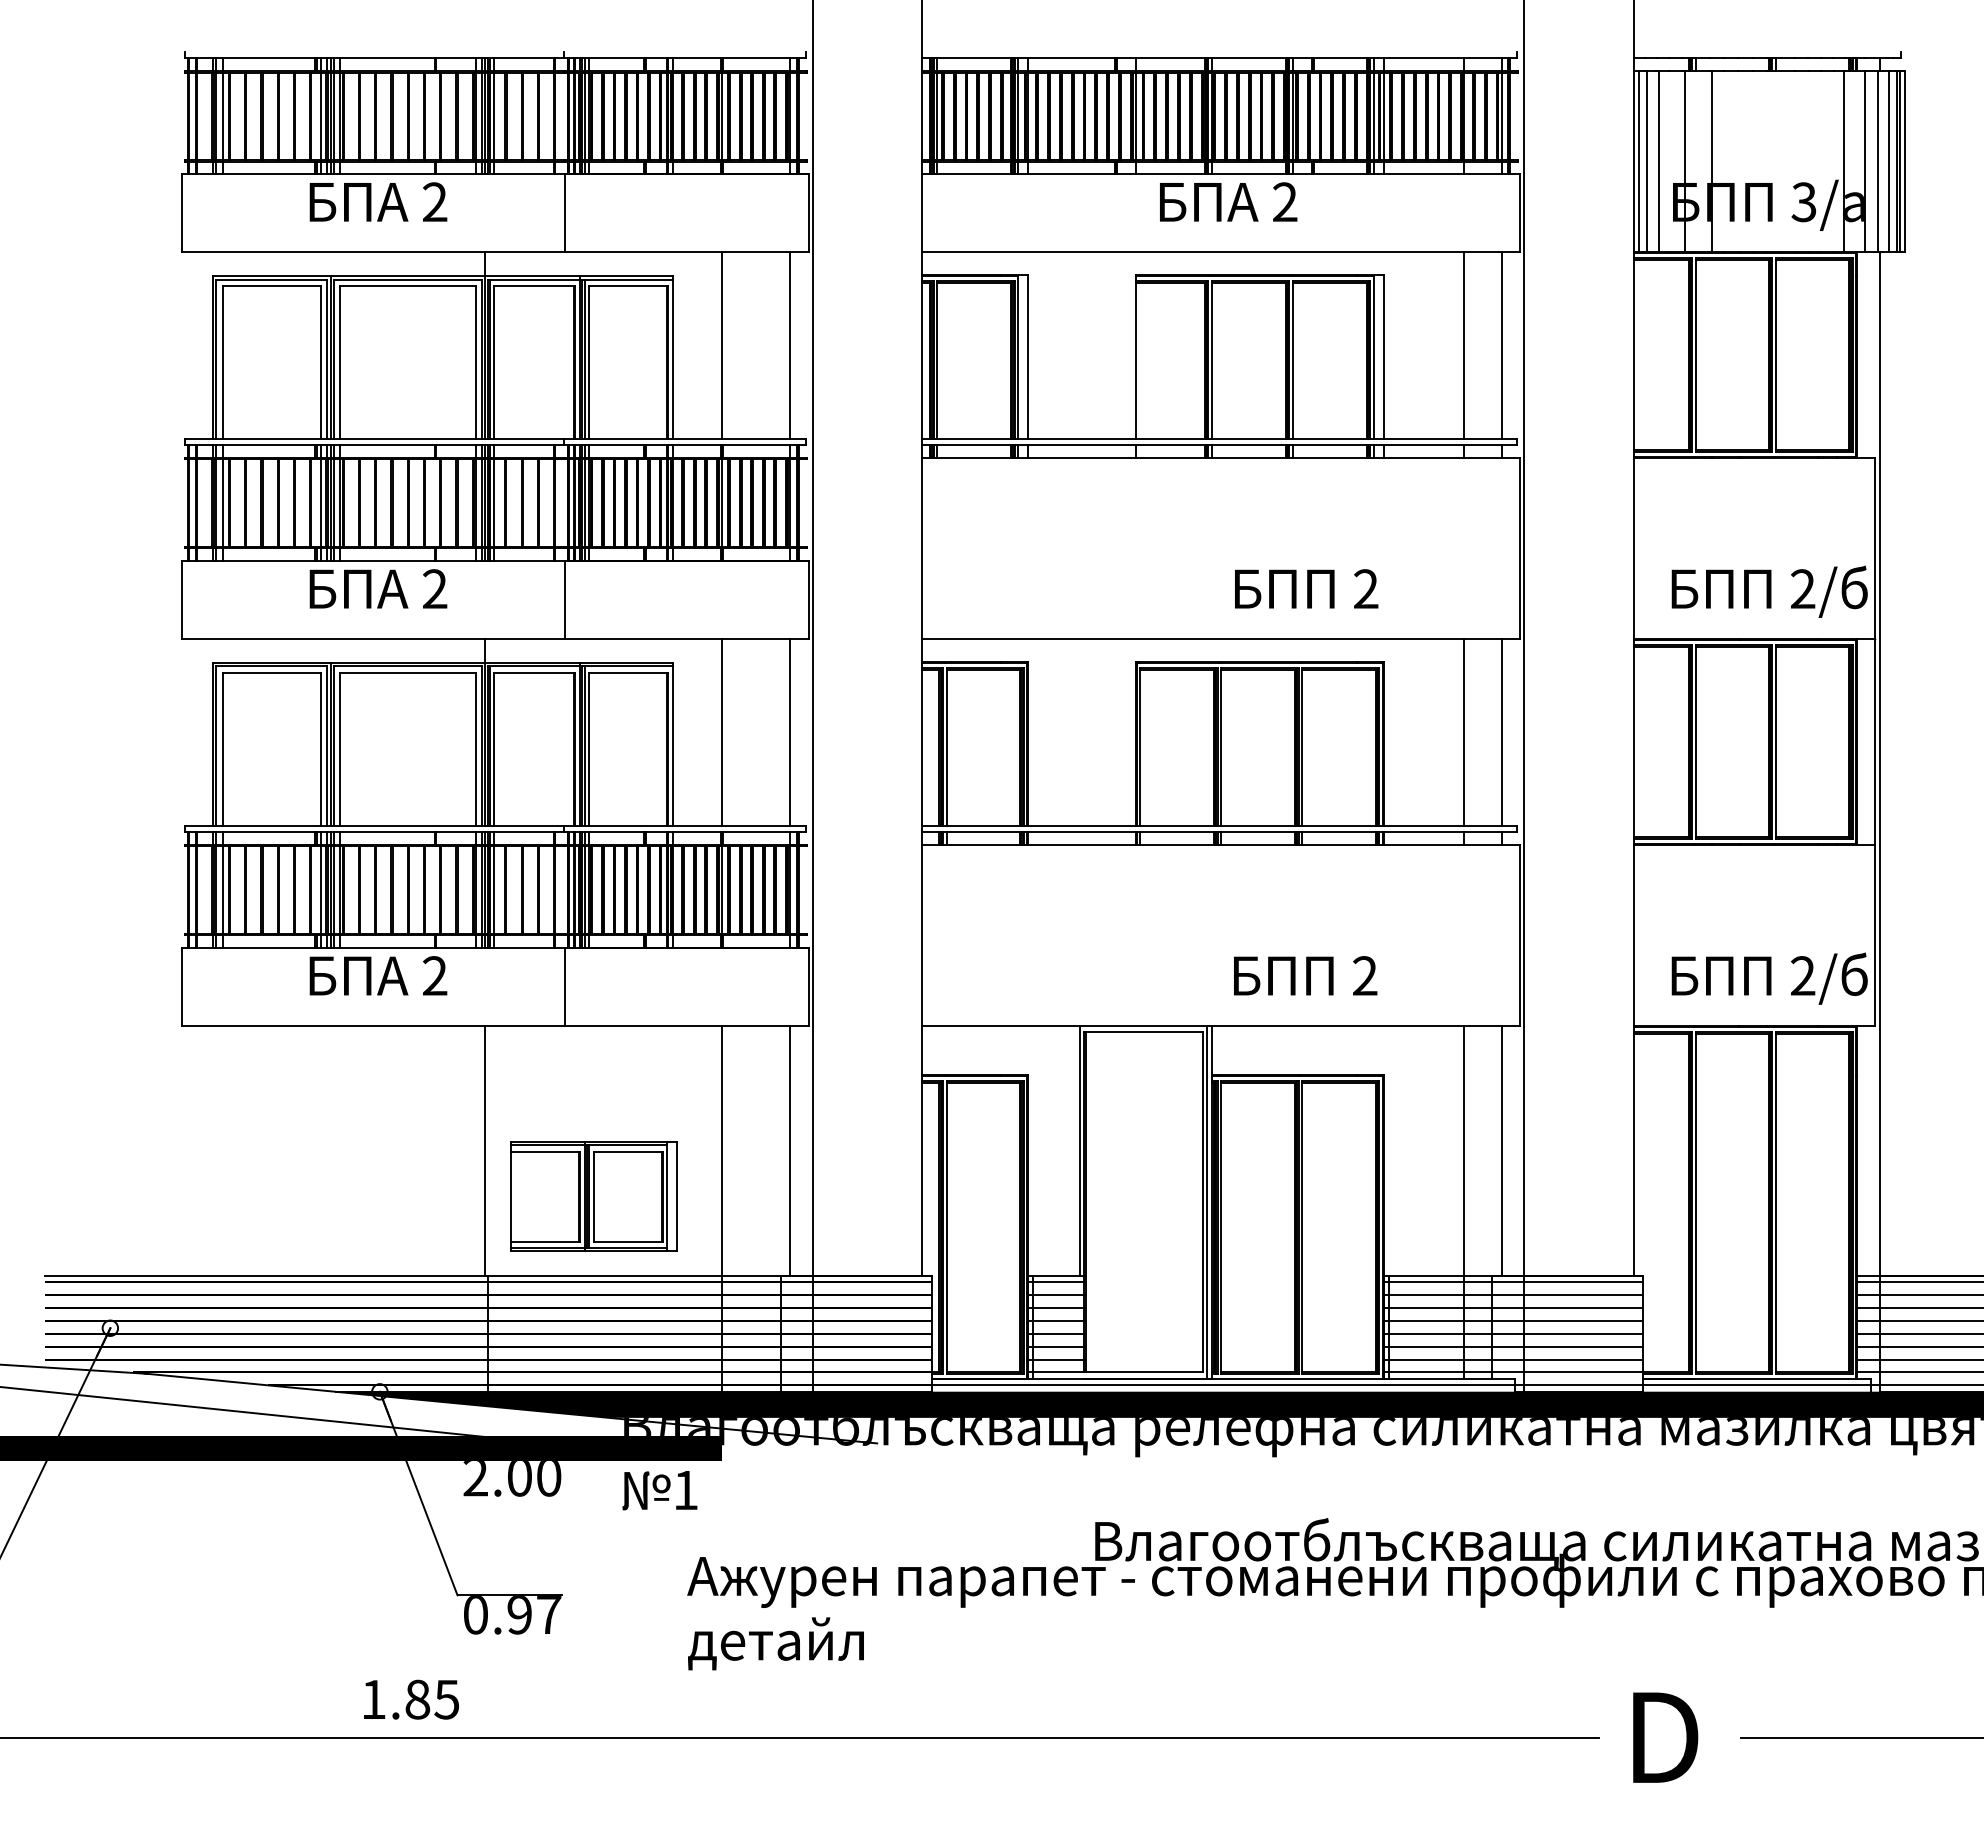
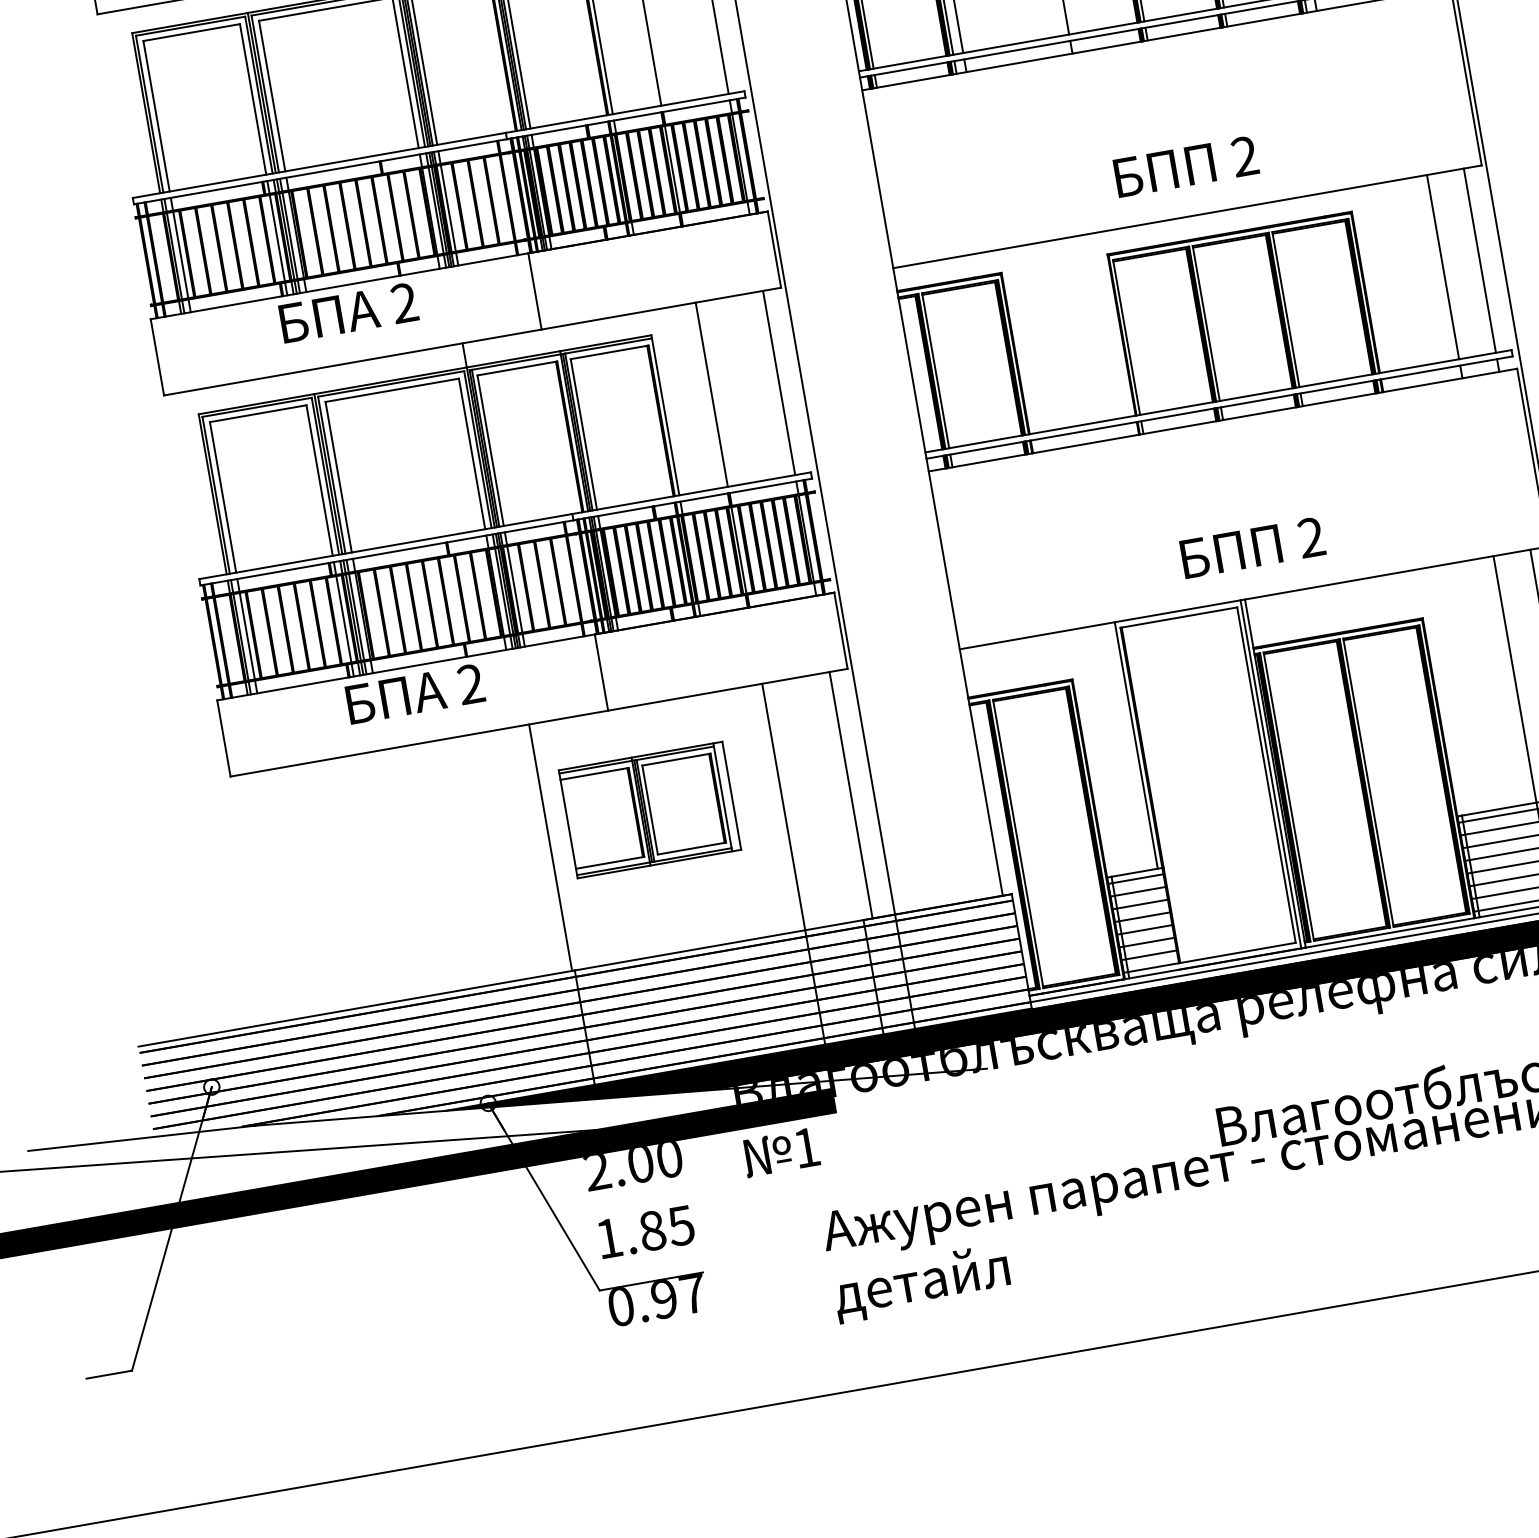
text: (1306, 588) -> (1186, 166), moved
text: (1305, 975) -> (1252, 547), moved
part: (593, 1196) -> (649, 809), moved
text: (411, 1699) -> (646, 1231), moved

